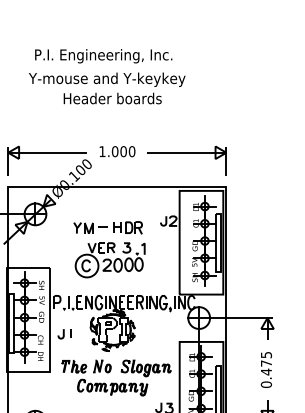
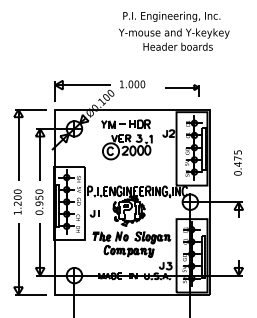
text: (107, 75) -> (174, 30), moved
part: (188, 160) -> (182, 90), size x0.6
part: (108, 249) -> (126, 139), moved
text: (265, 369) -> (237, 162), moved

